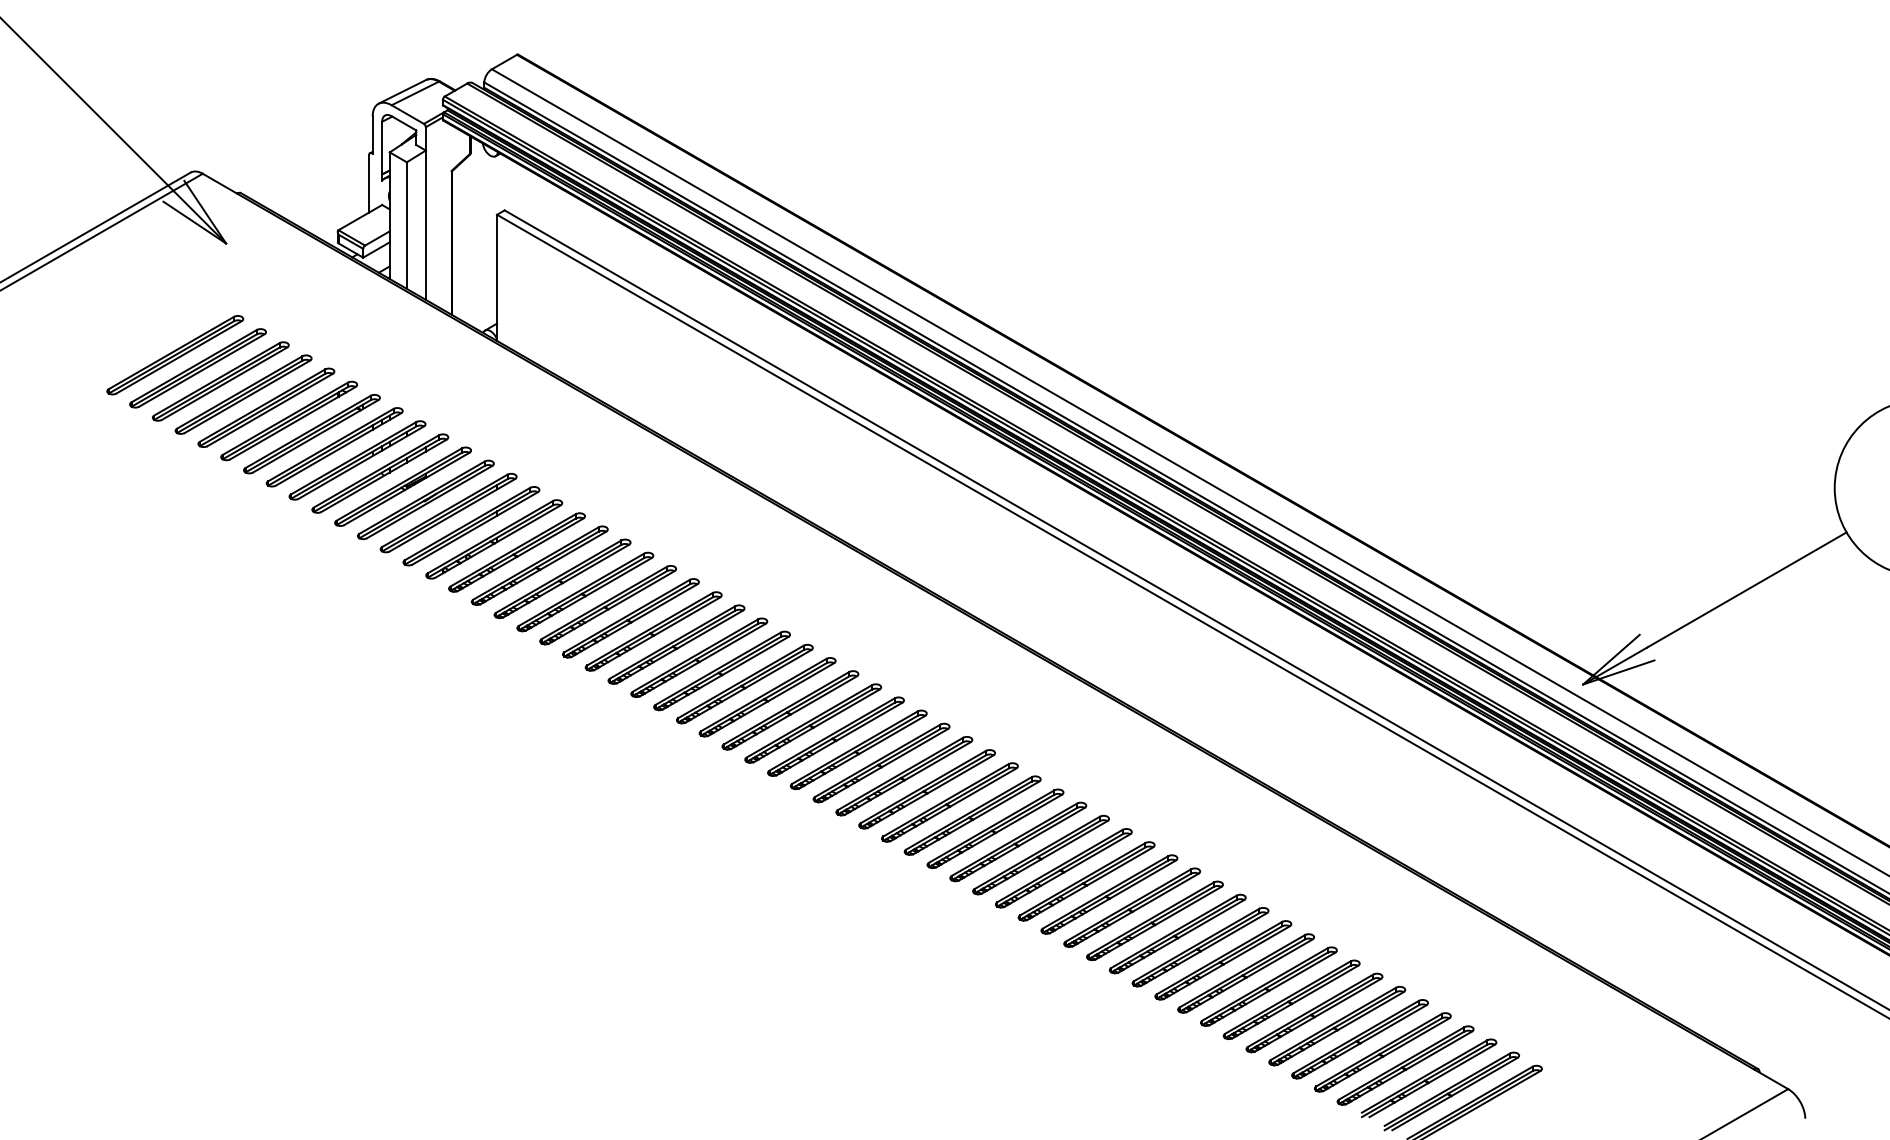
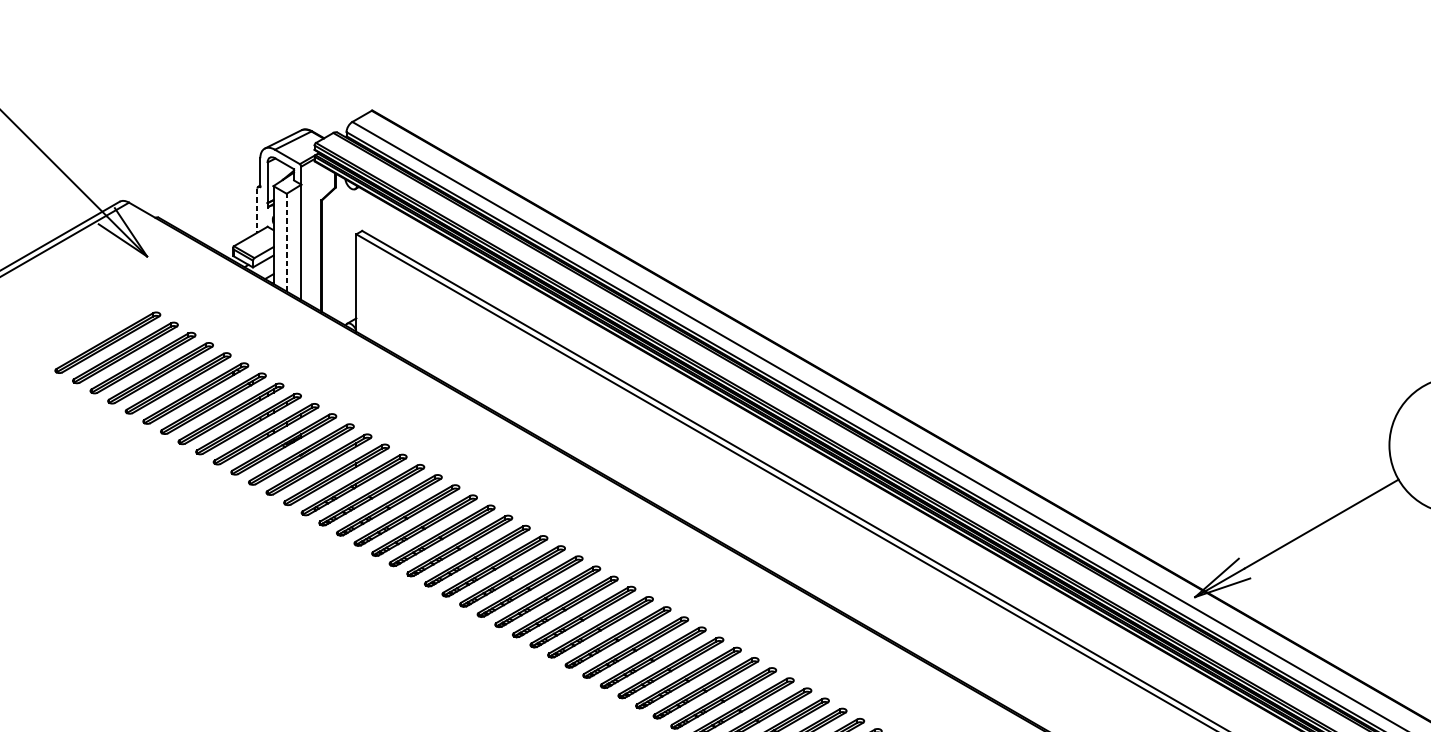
line: (368, 184) -> (257, 210), solid -> dashed
line: (406, 225) -> (286, 242), solid -> dashed

